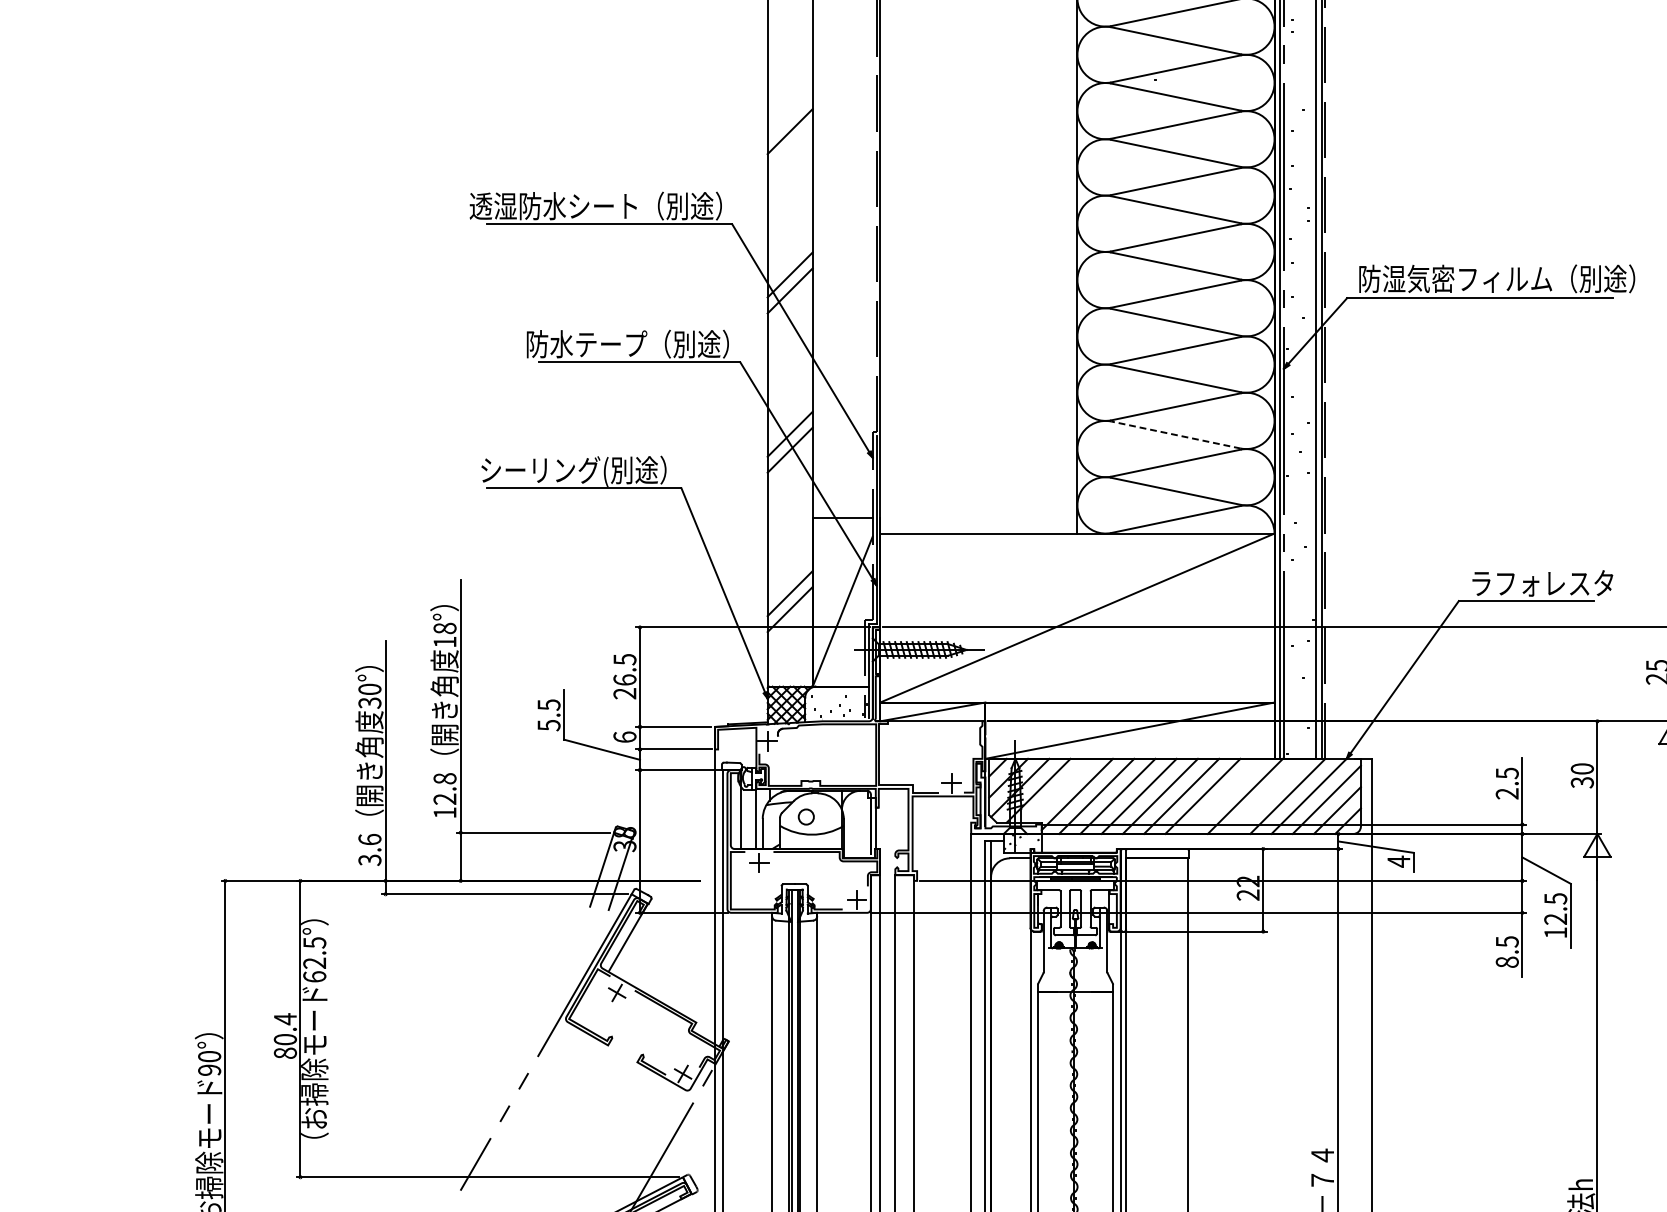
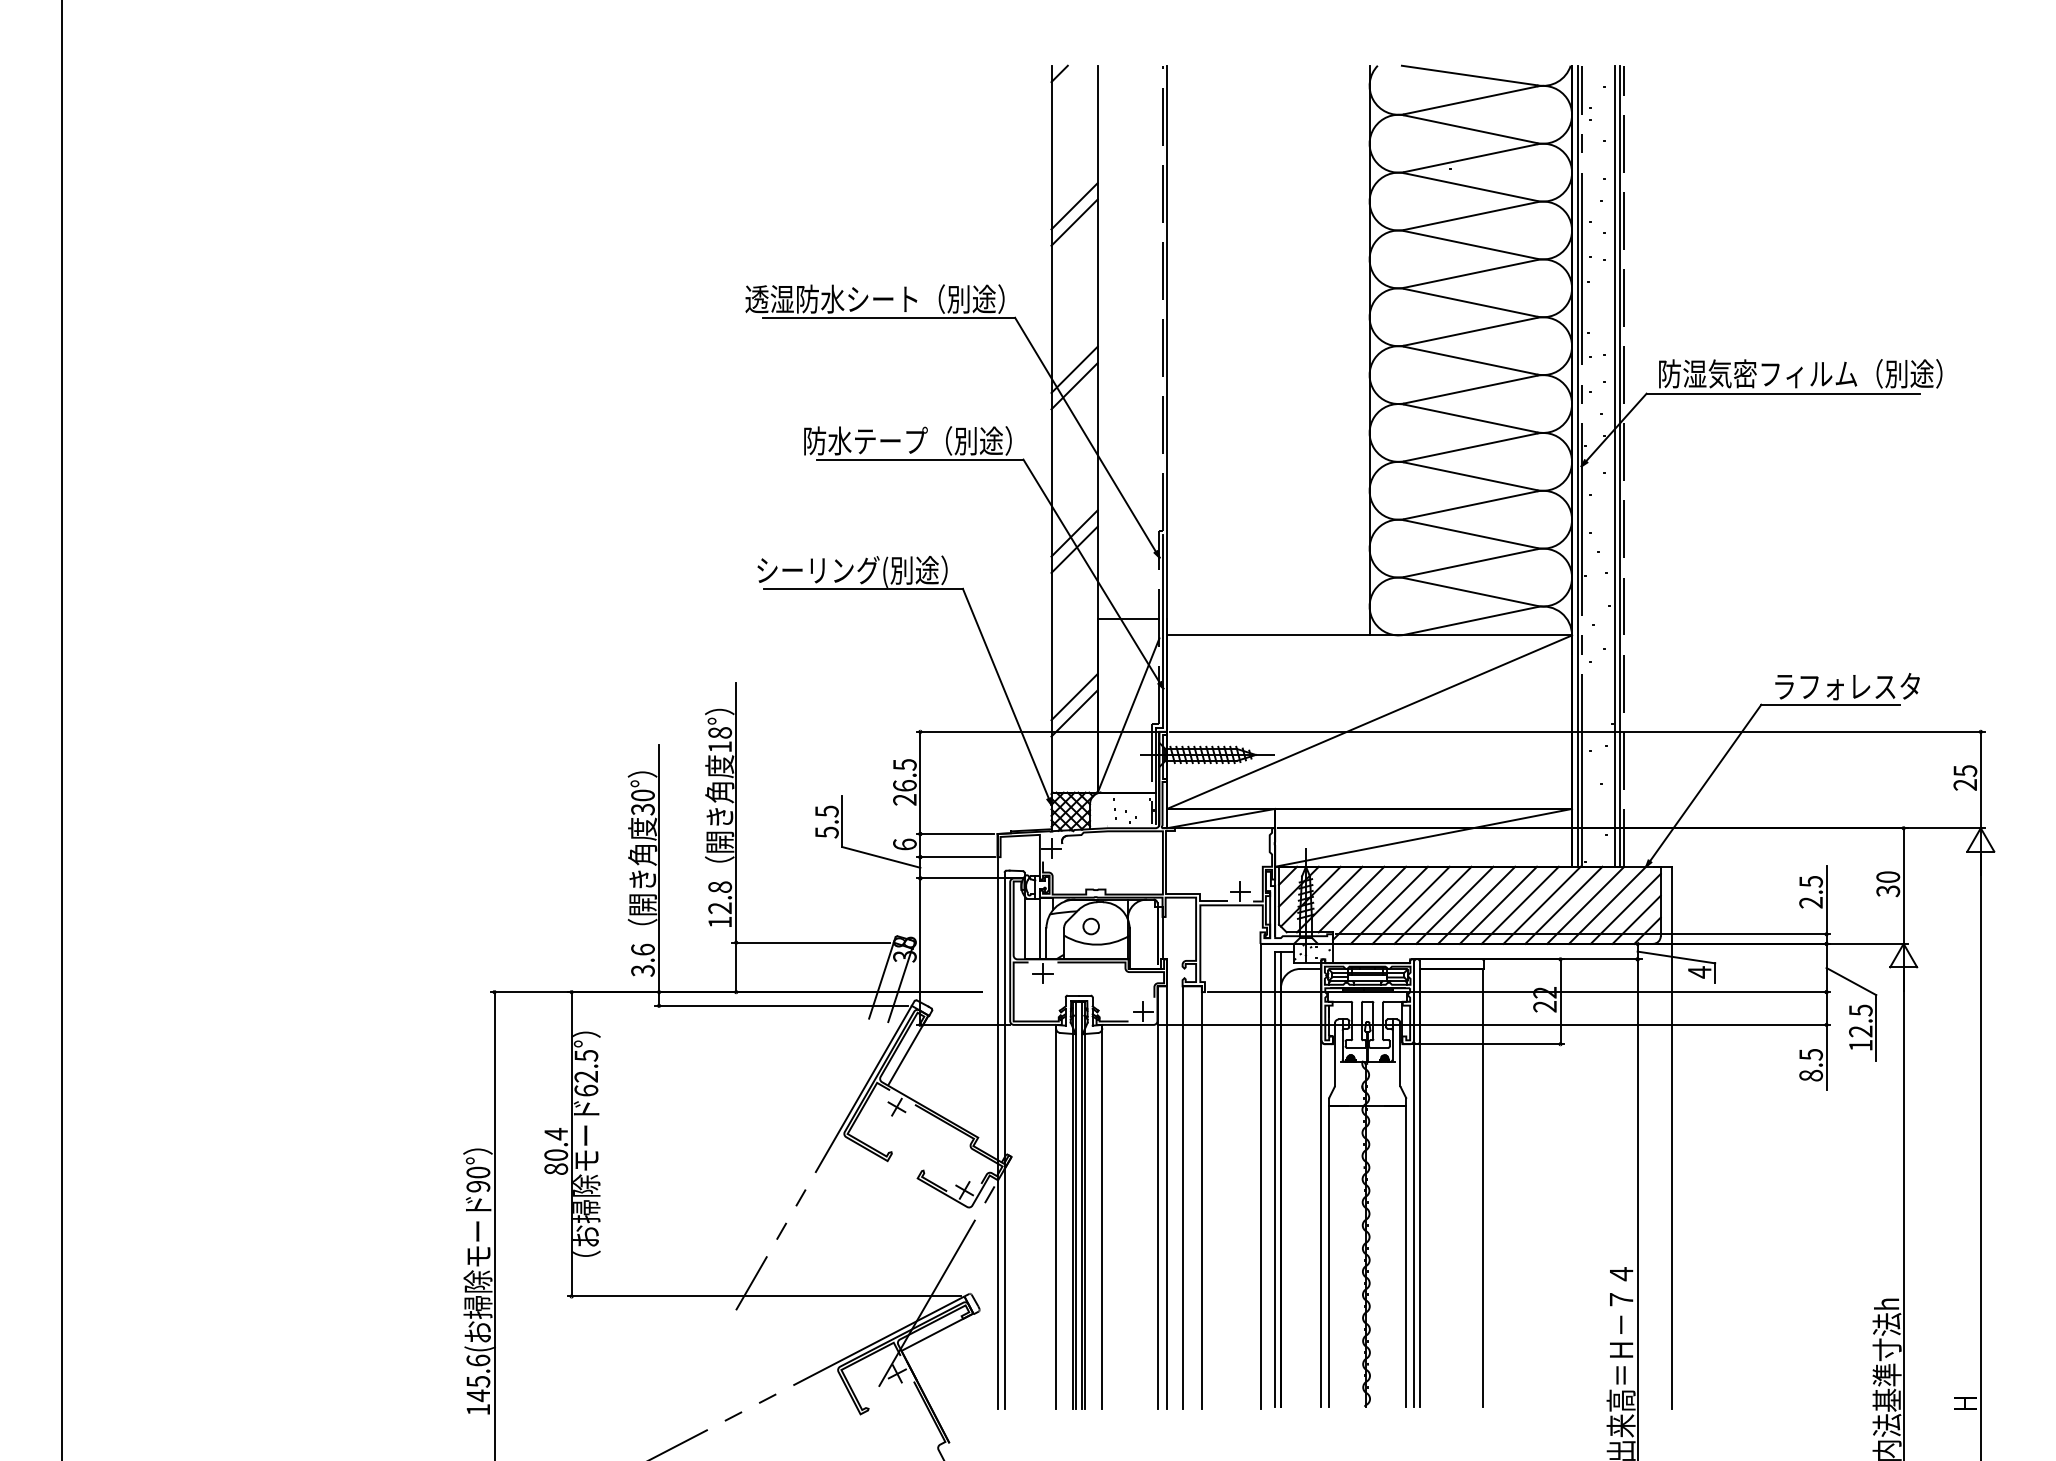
line: (790, 115) -> (1074, 206), added
line: (1175, 435) -> (1470, 534), dashed -> solid
line: (1059, 790) -> (1351, 899), added
line: (1223, 795) -> (1519, 904), added
line: (1266, 795) -> (1563, 904), added

